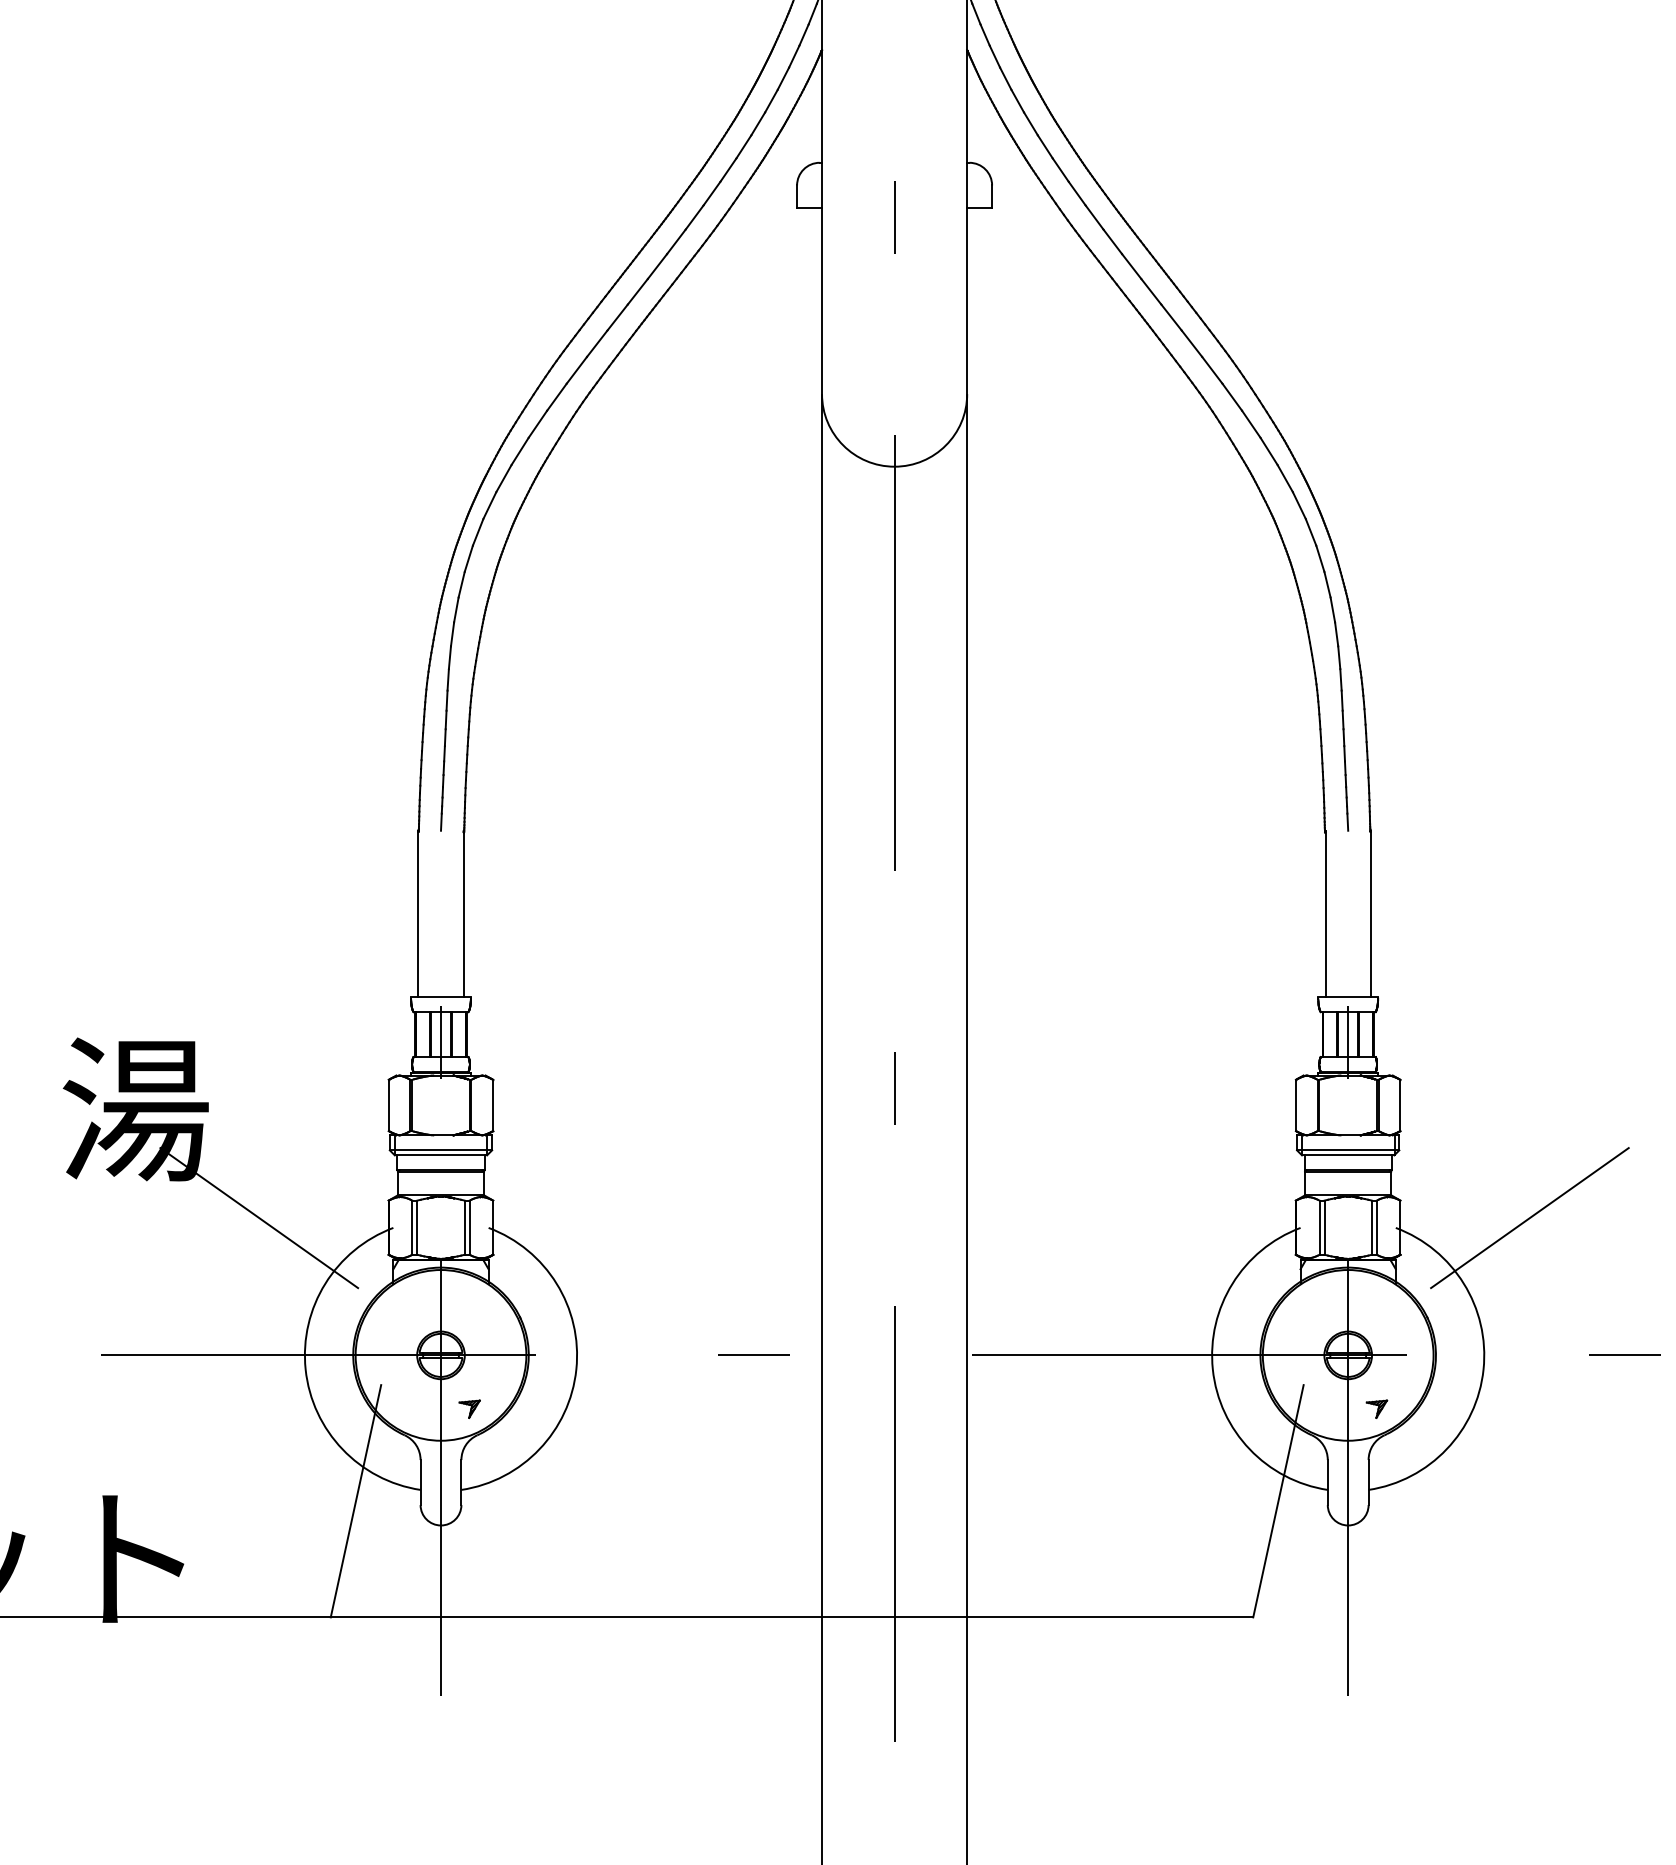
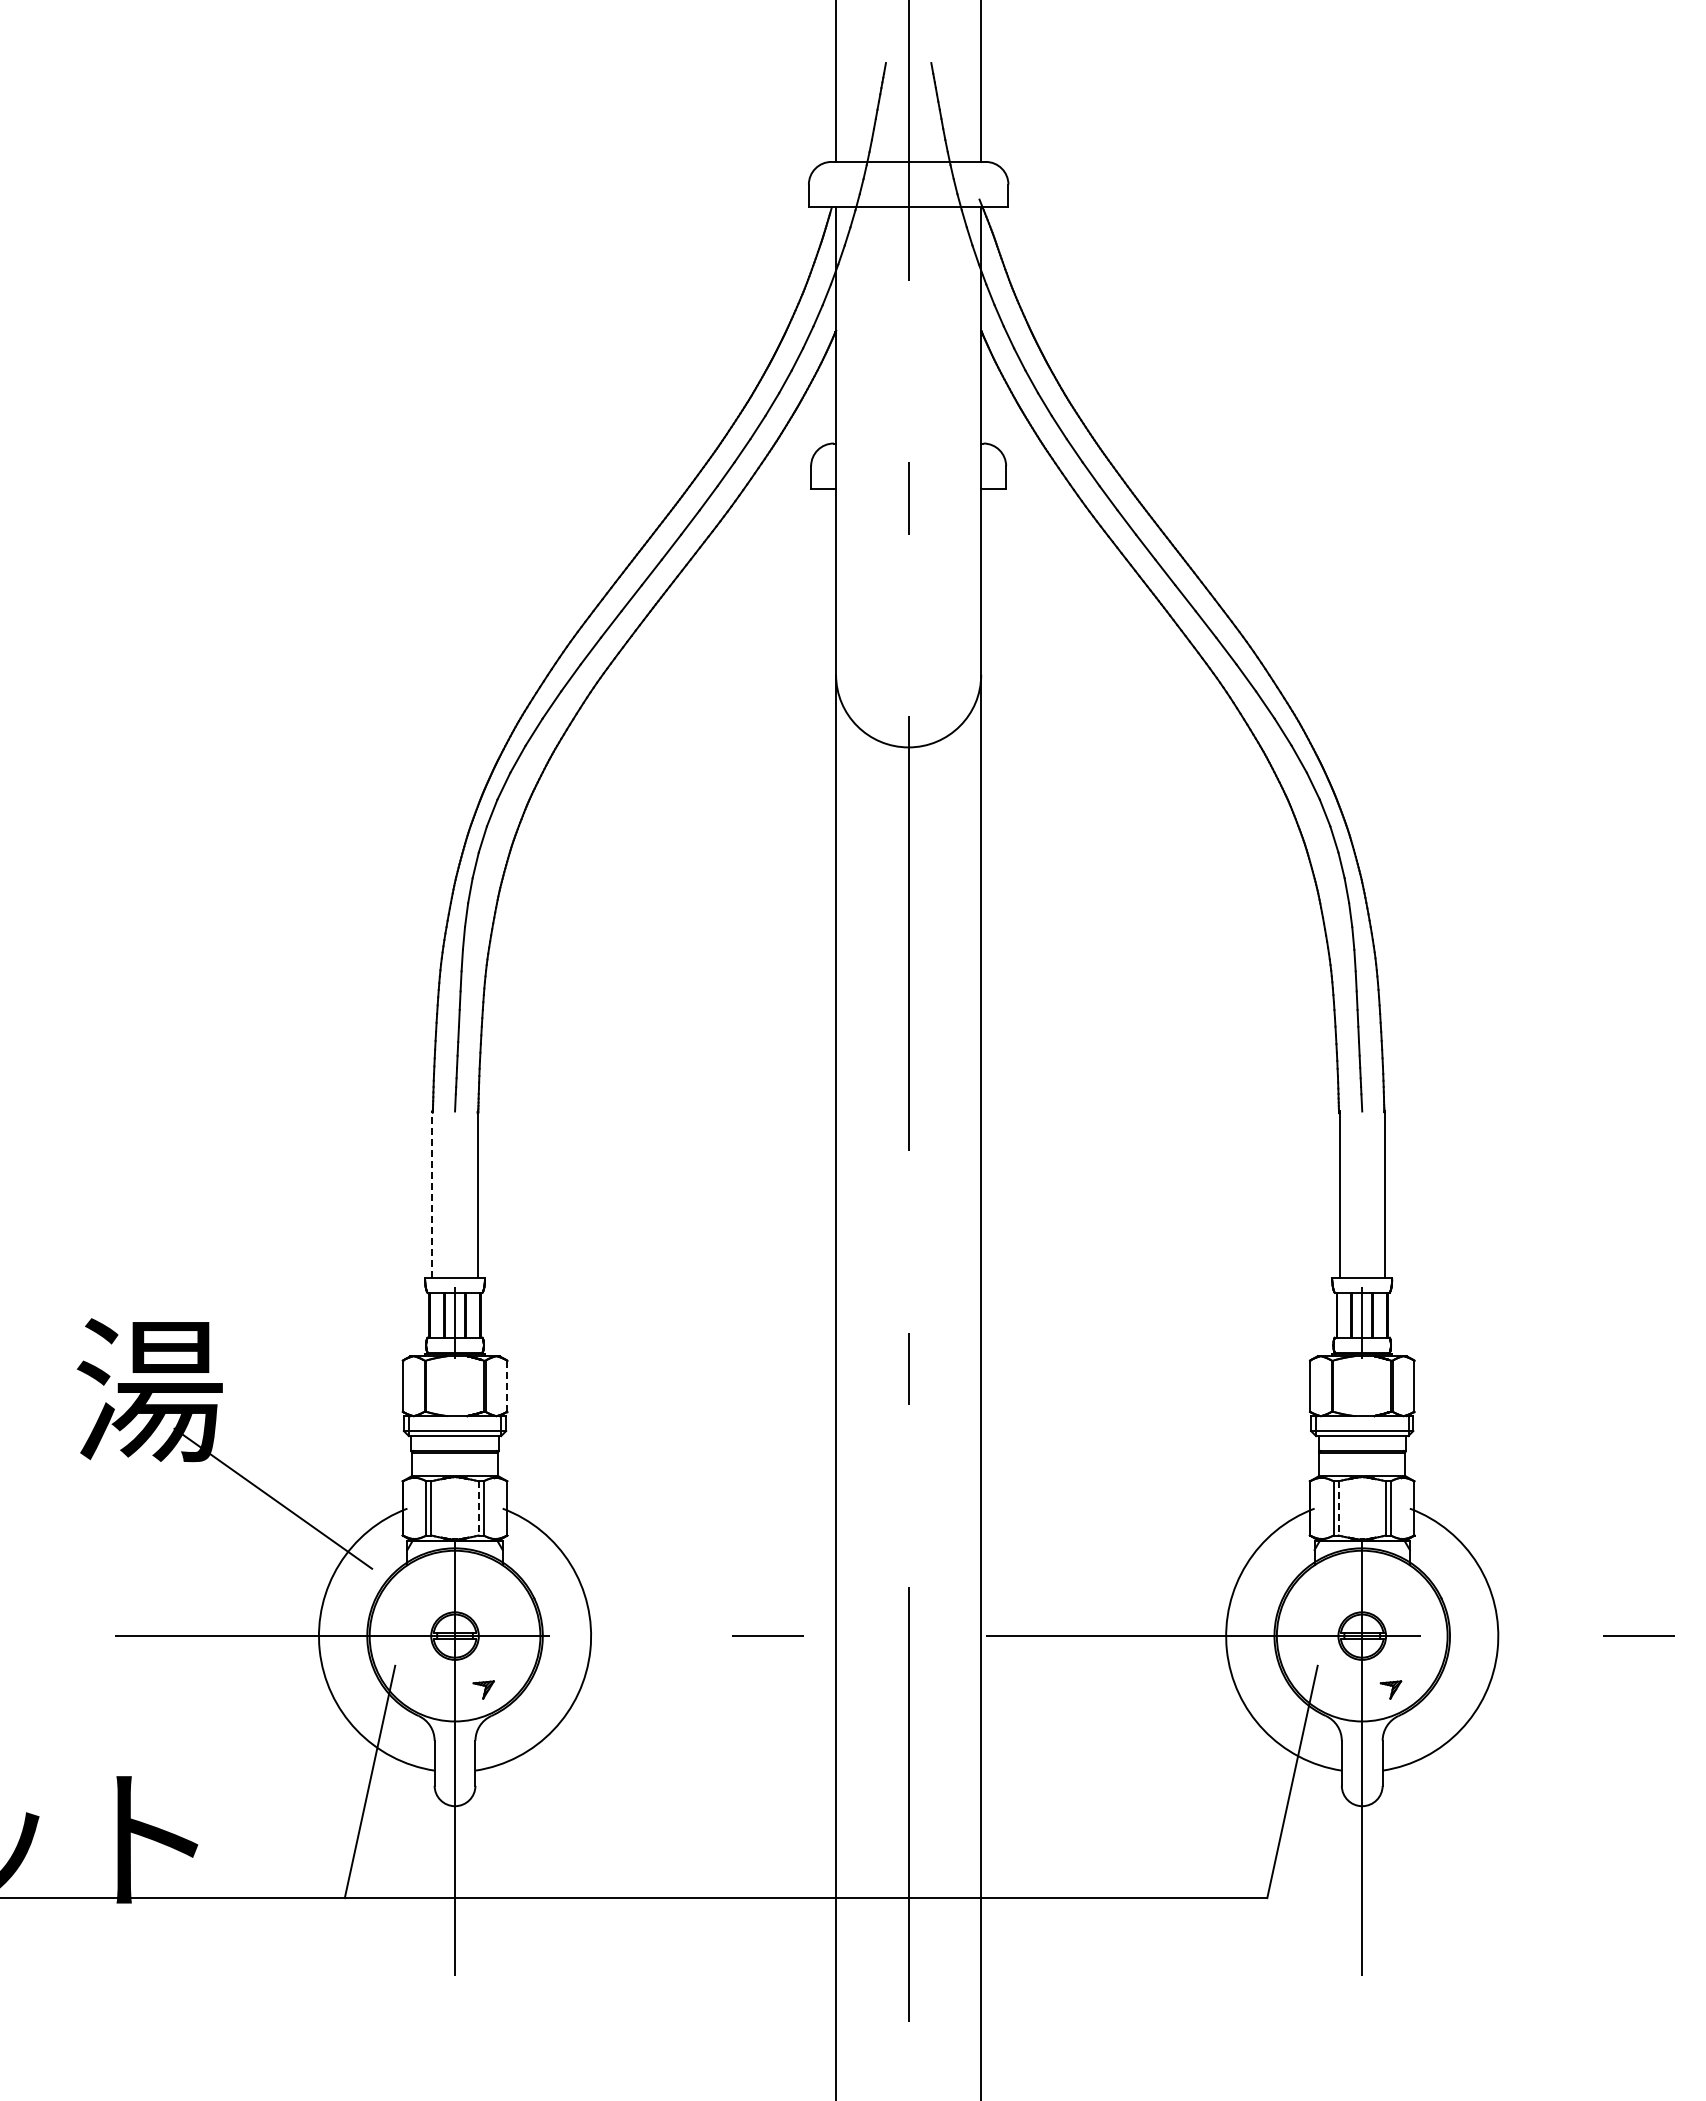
line: (418, 913) -> (432, 1194), solid -> dashed
line: (493, 1105) -> (507, 1386), solid -> dashed
line: (1529, 1217) -> (1543, 1498), removed
line: (464, 1227) -> (478, 1508), solid -> dashed
line: (1324, 1227) -> (1338, 1508), solid -> dashed

